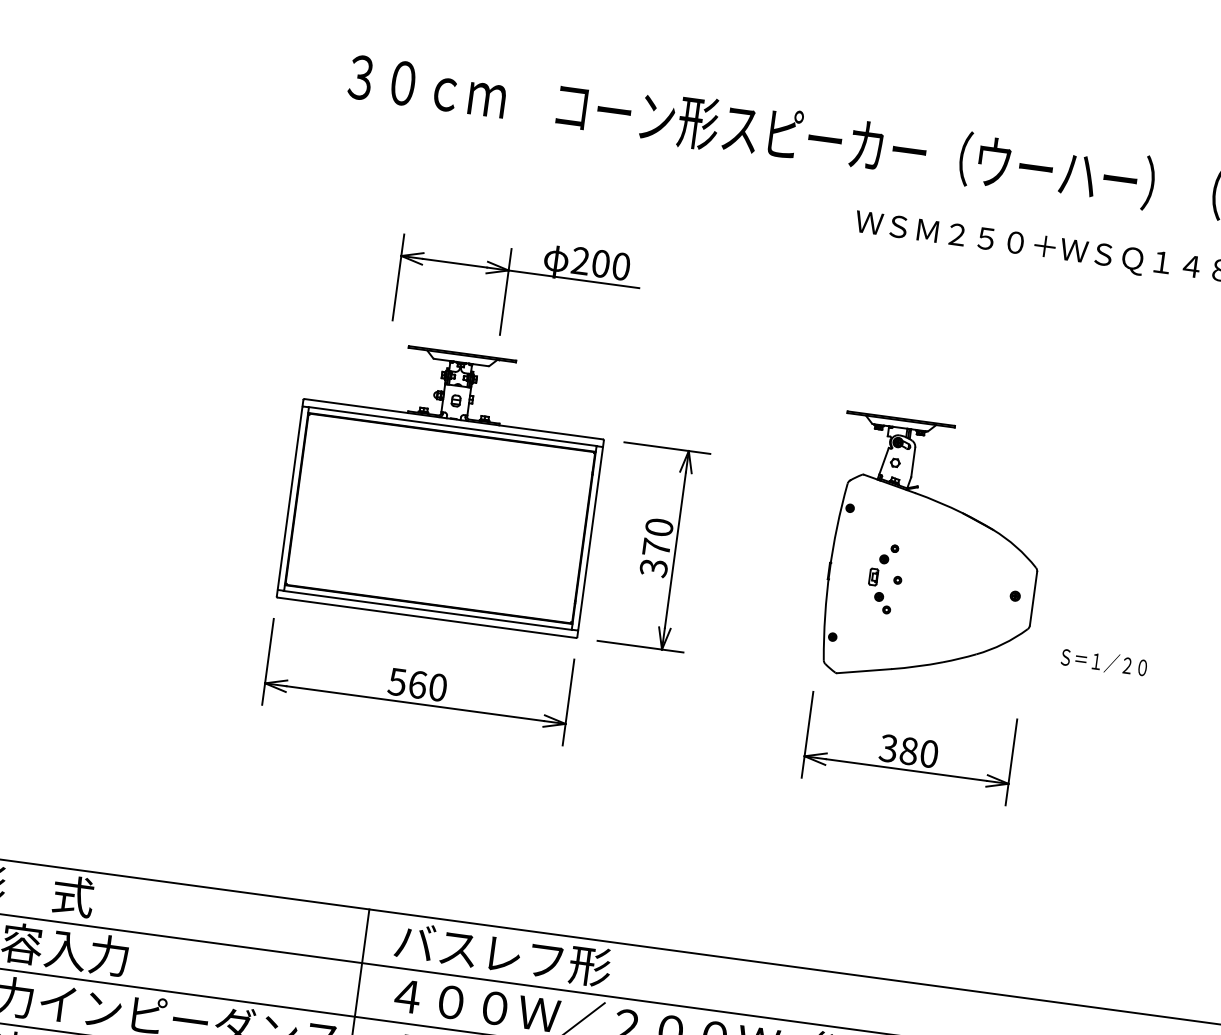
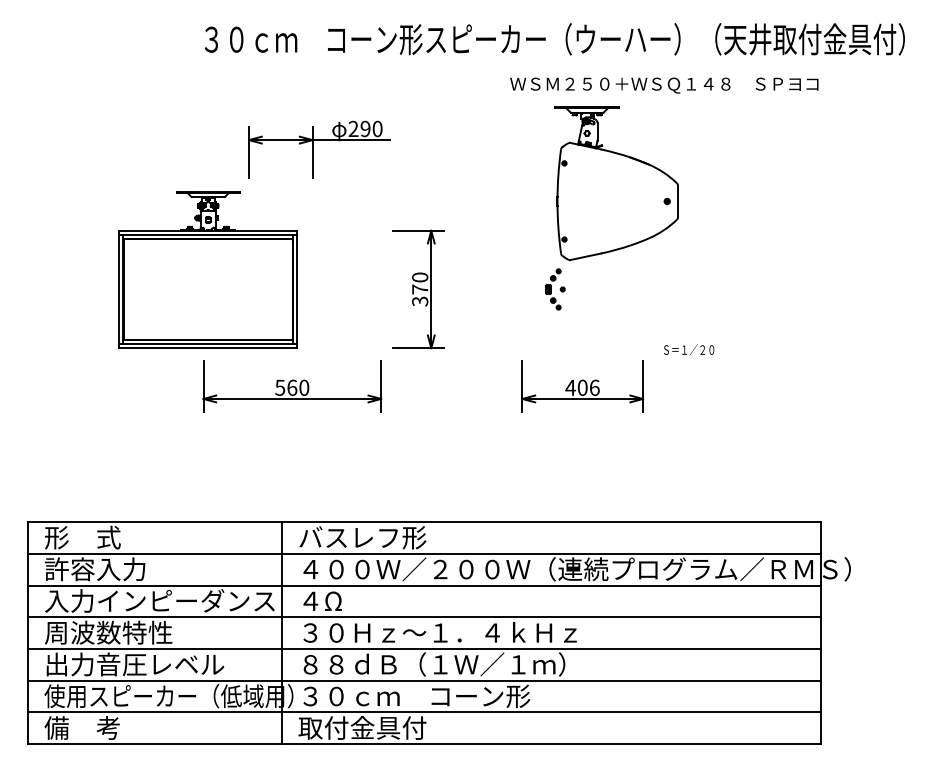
text: (600, 264) -> (365, 129), 200 -> 290
part: (443, 484) -> (207, 269), moved
part: (933, 554) -> (616, 183), moved
text: (1105, 661) -> (689, 349), moved
text: (908, 750) -> (582, 387), 380 -> 406

